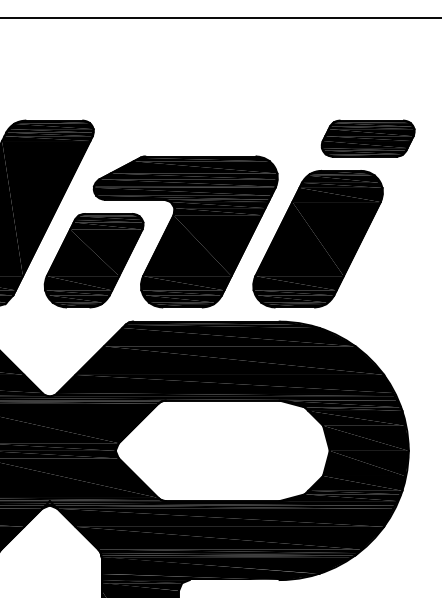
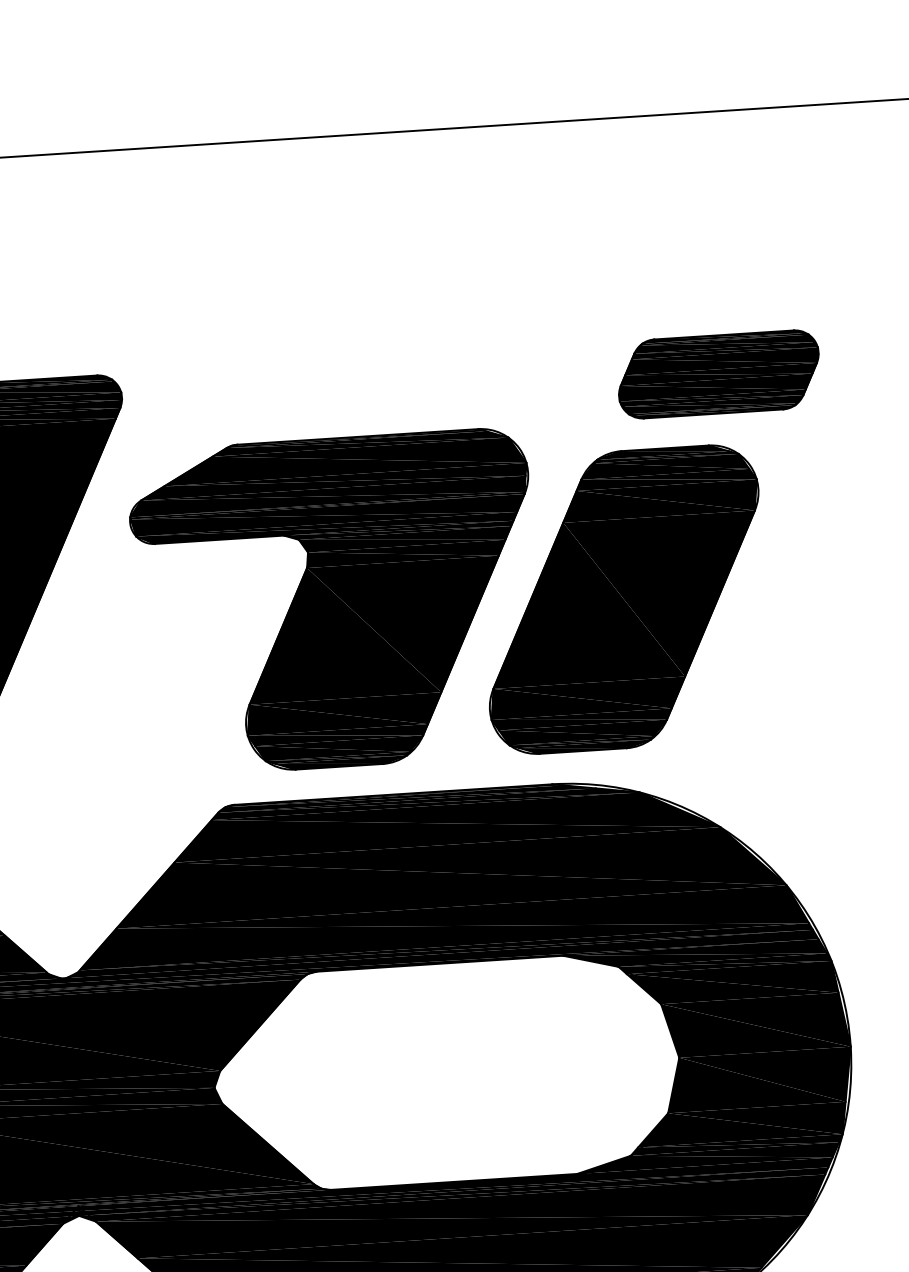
part: (93, 260) -> (139, 677), removed

